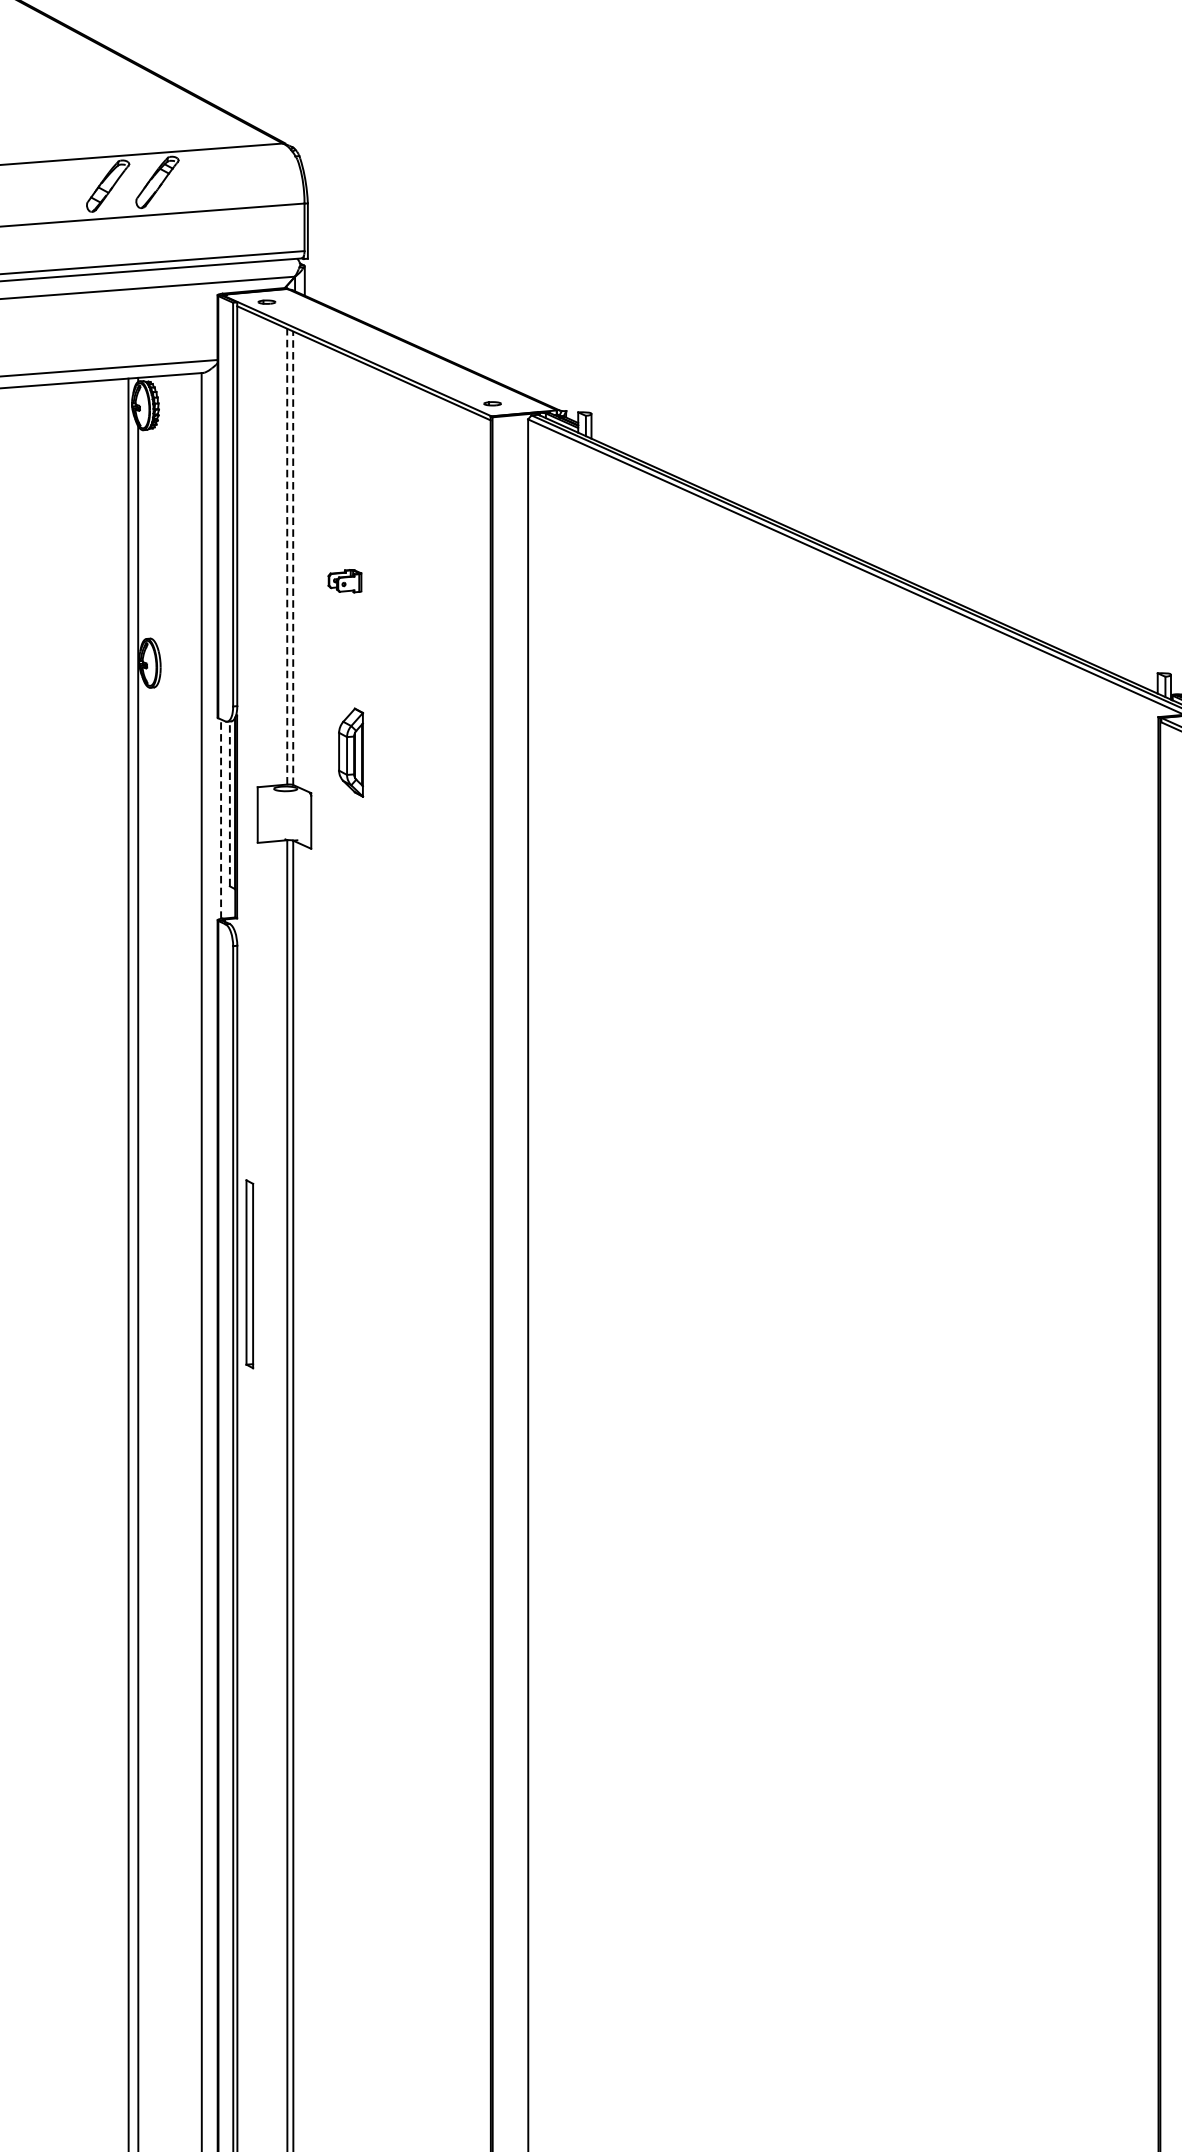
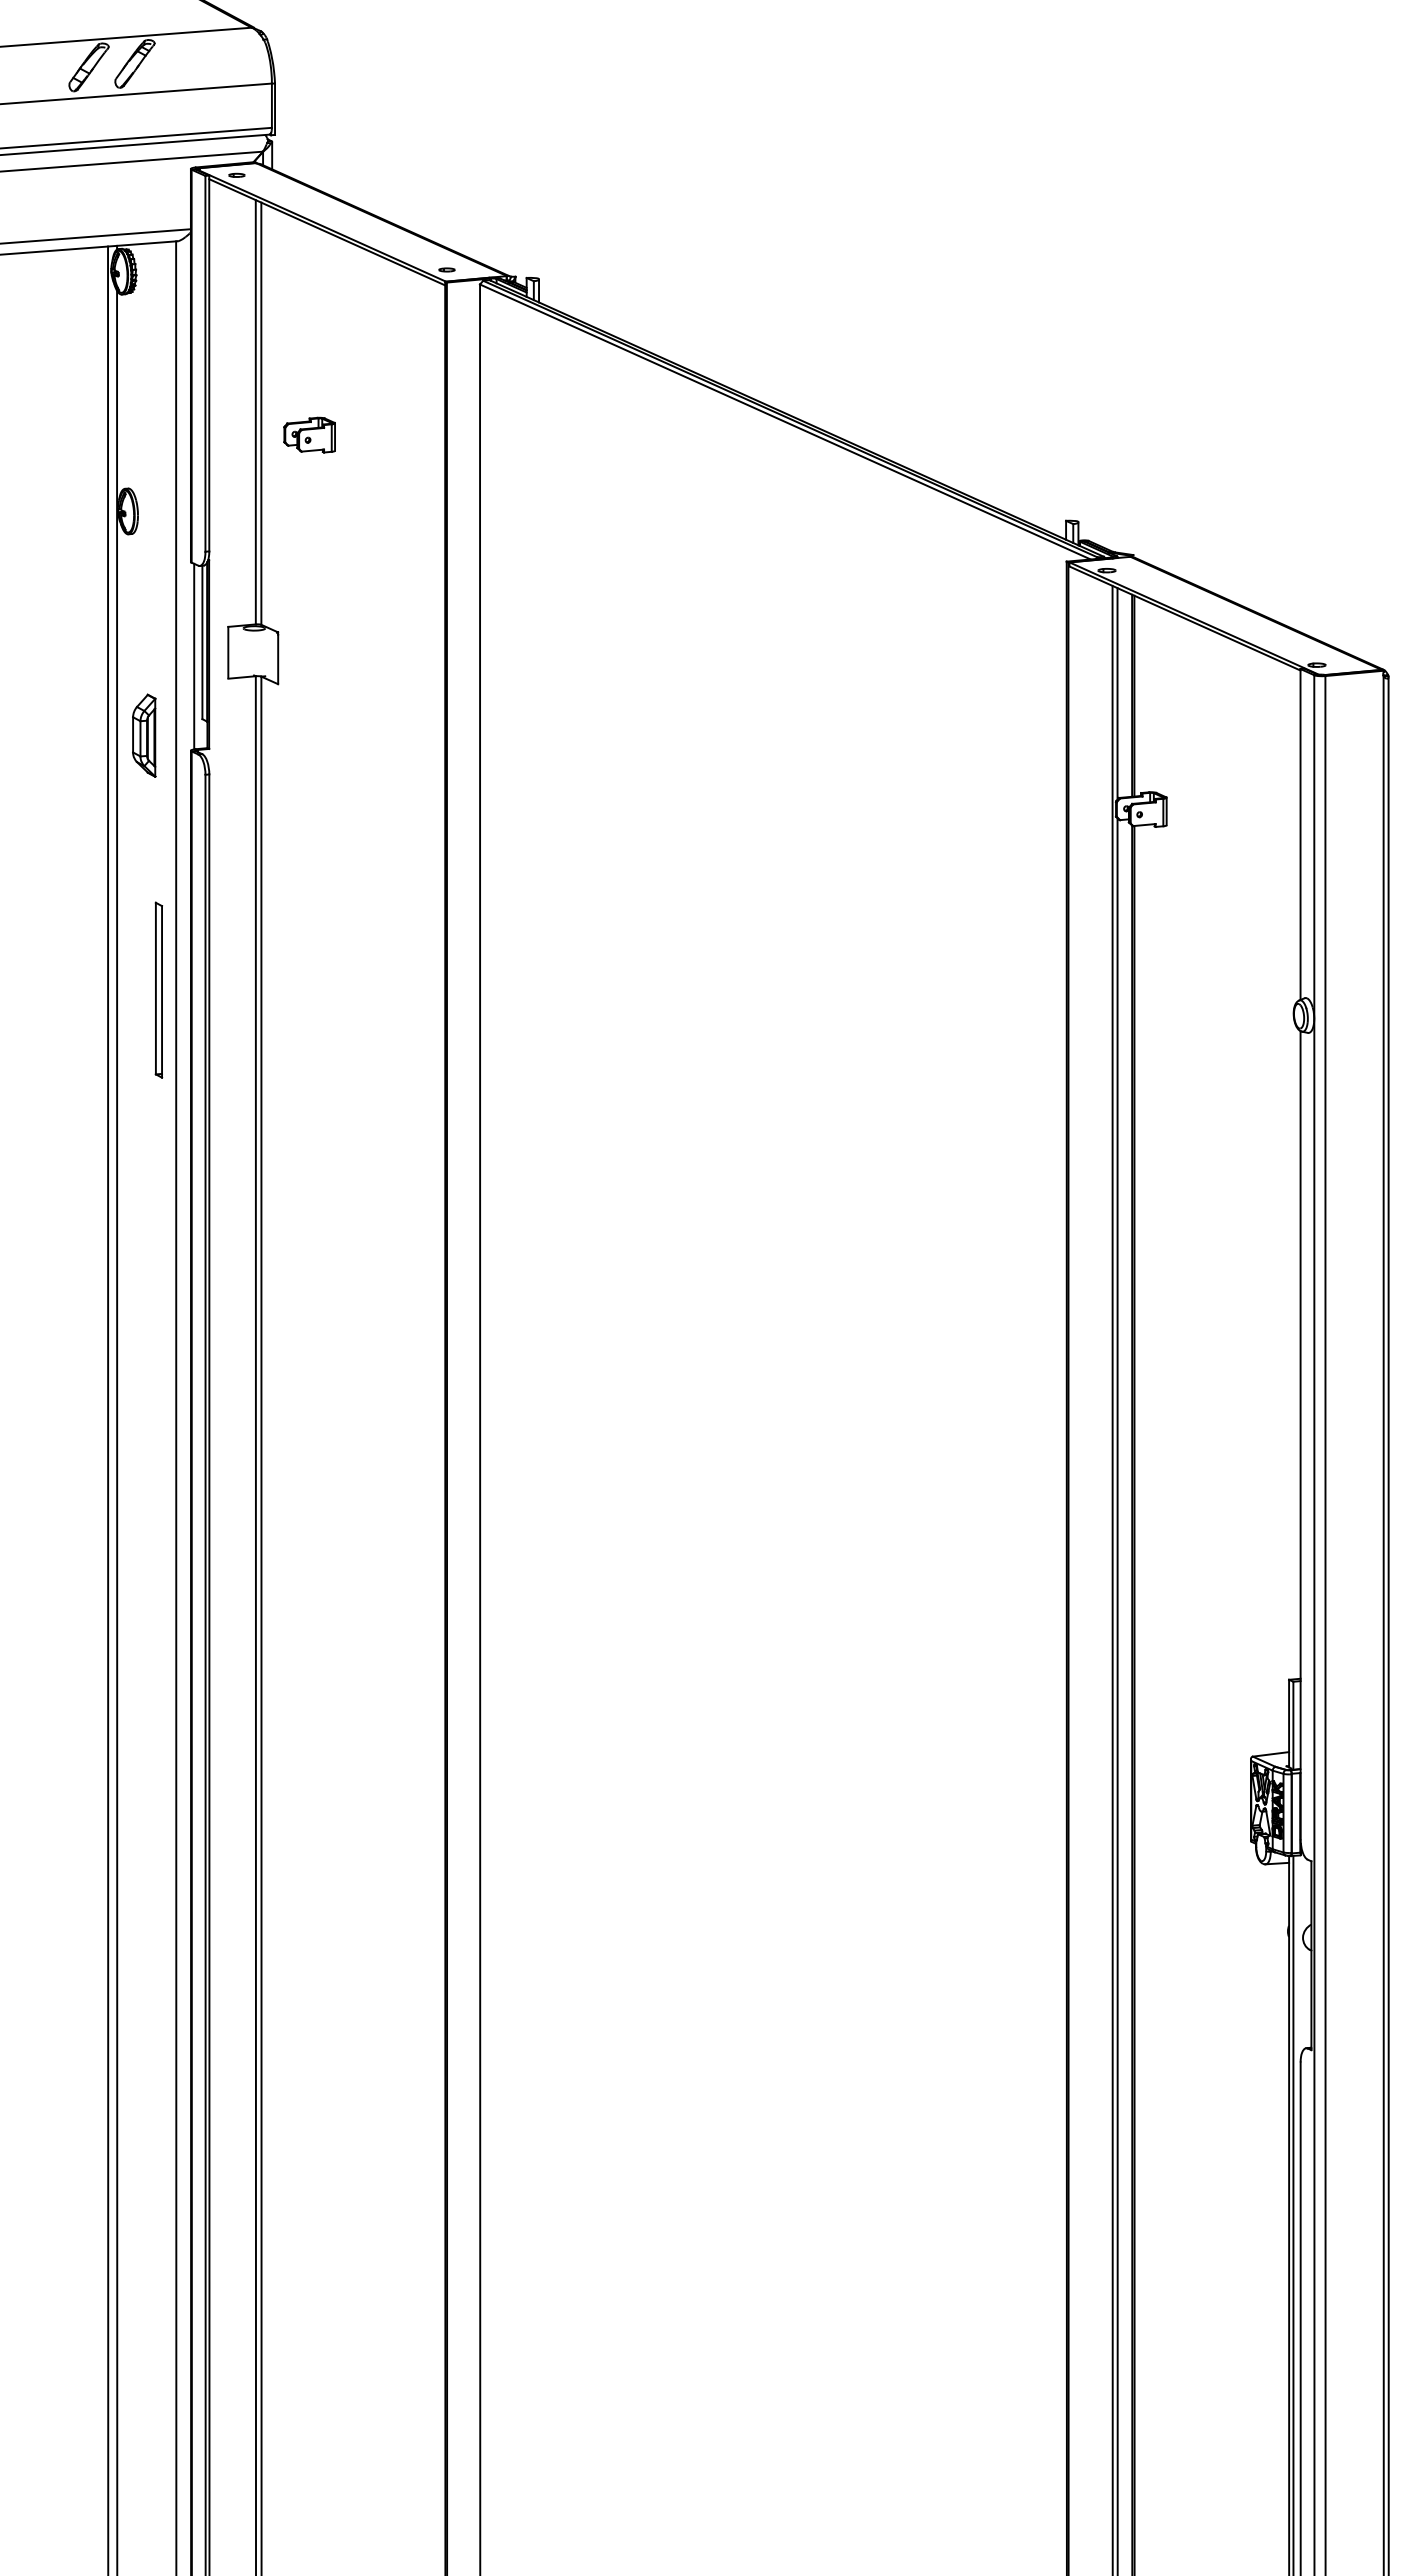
line: (286, 555) -> (255, 411), dashed -> solid
line: (293, 557) -> (261, 413), dashed -> solid
part: (344, 580) -> (309, 434), size x1.67
part: (351, 752) -> (144, 735), moved
line: (229, 803) -> (202, 642), dashed -> solid
line: (221, 819) -> (194, 656), dashed -> solid
part: (249, 1273) -> (158, 989), moved

